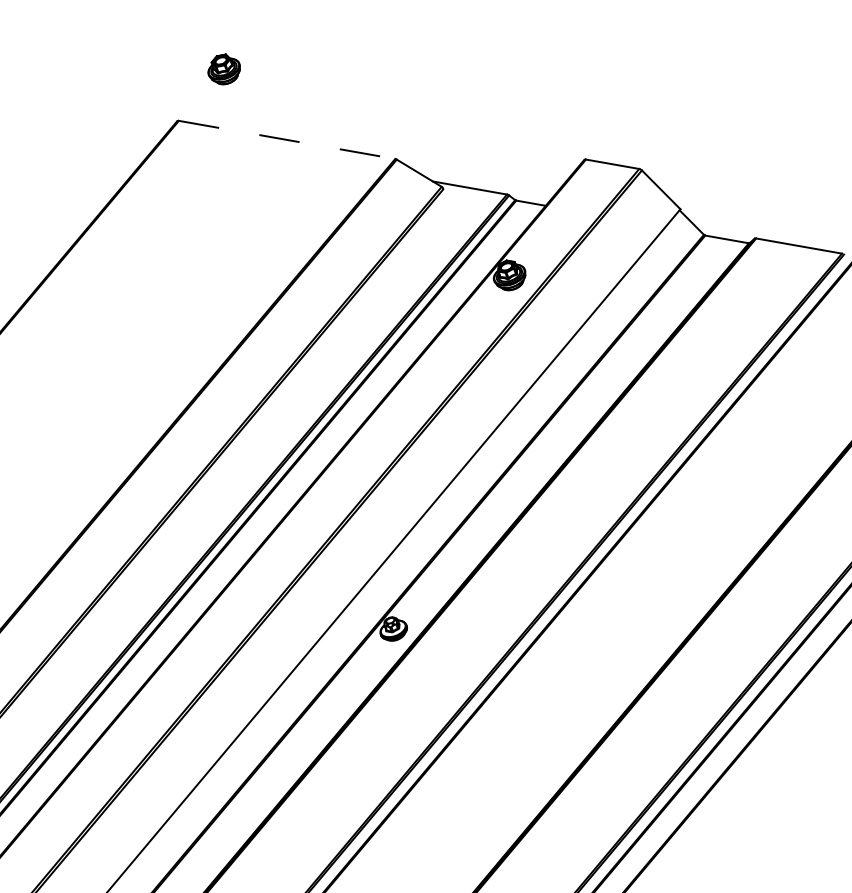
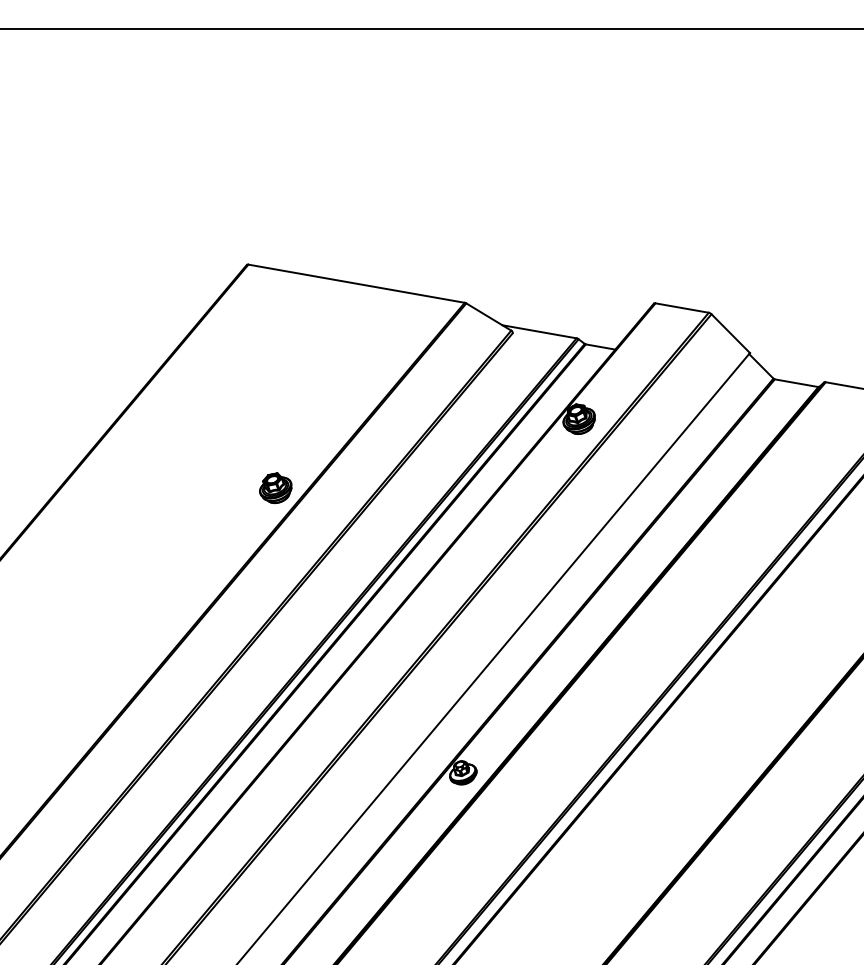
part: (223, 68) -> (275, 487), moved
line: (286, 139) -> (356, 283), dashed -> solid

